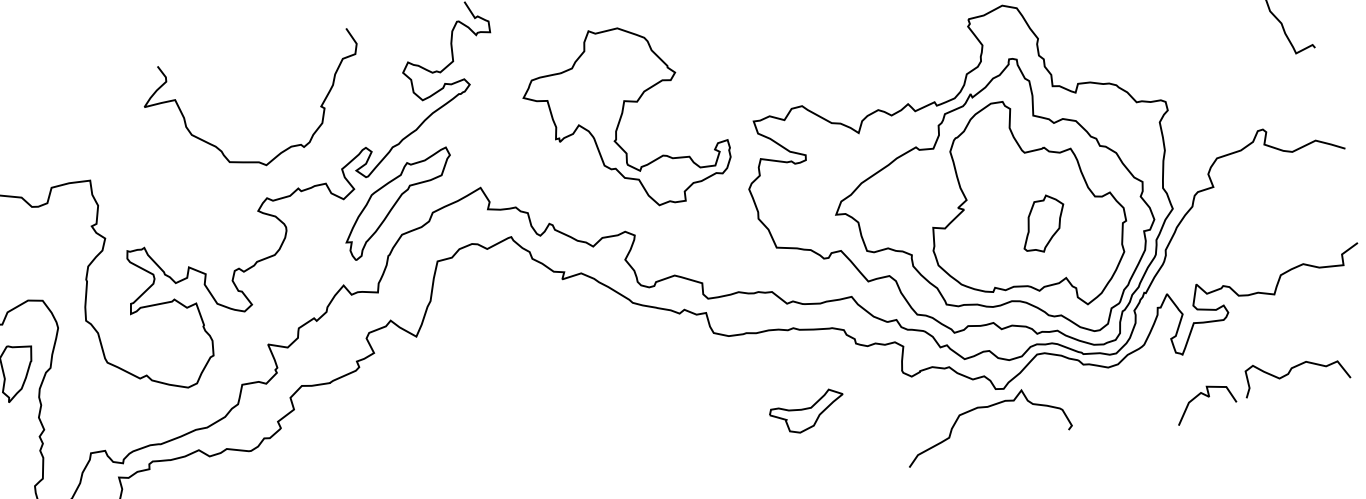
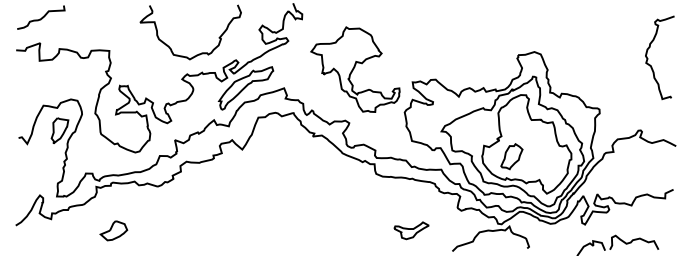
part: (1042, 223) -> (511, 156), moved
part: (807, 411) -> (411, 230), moved

